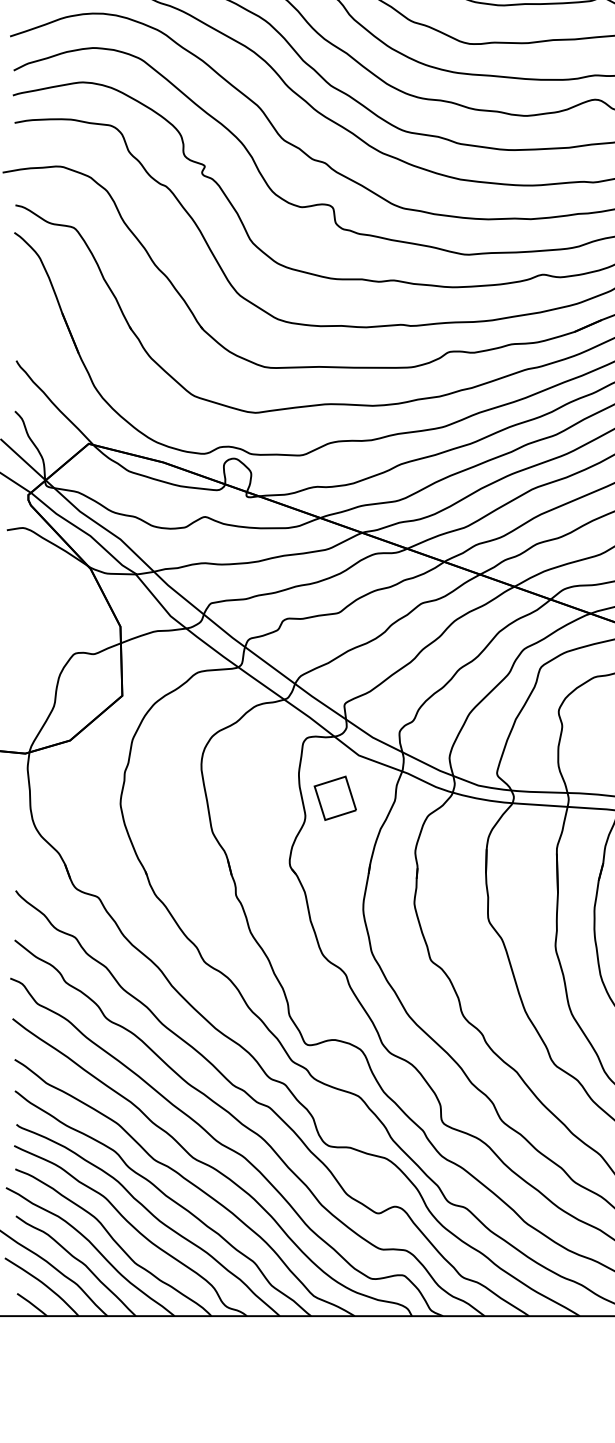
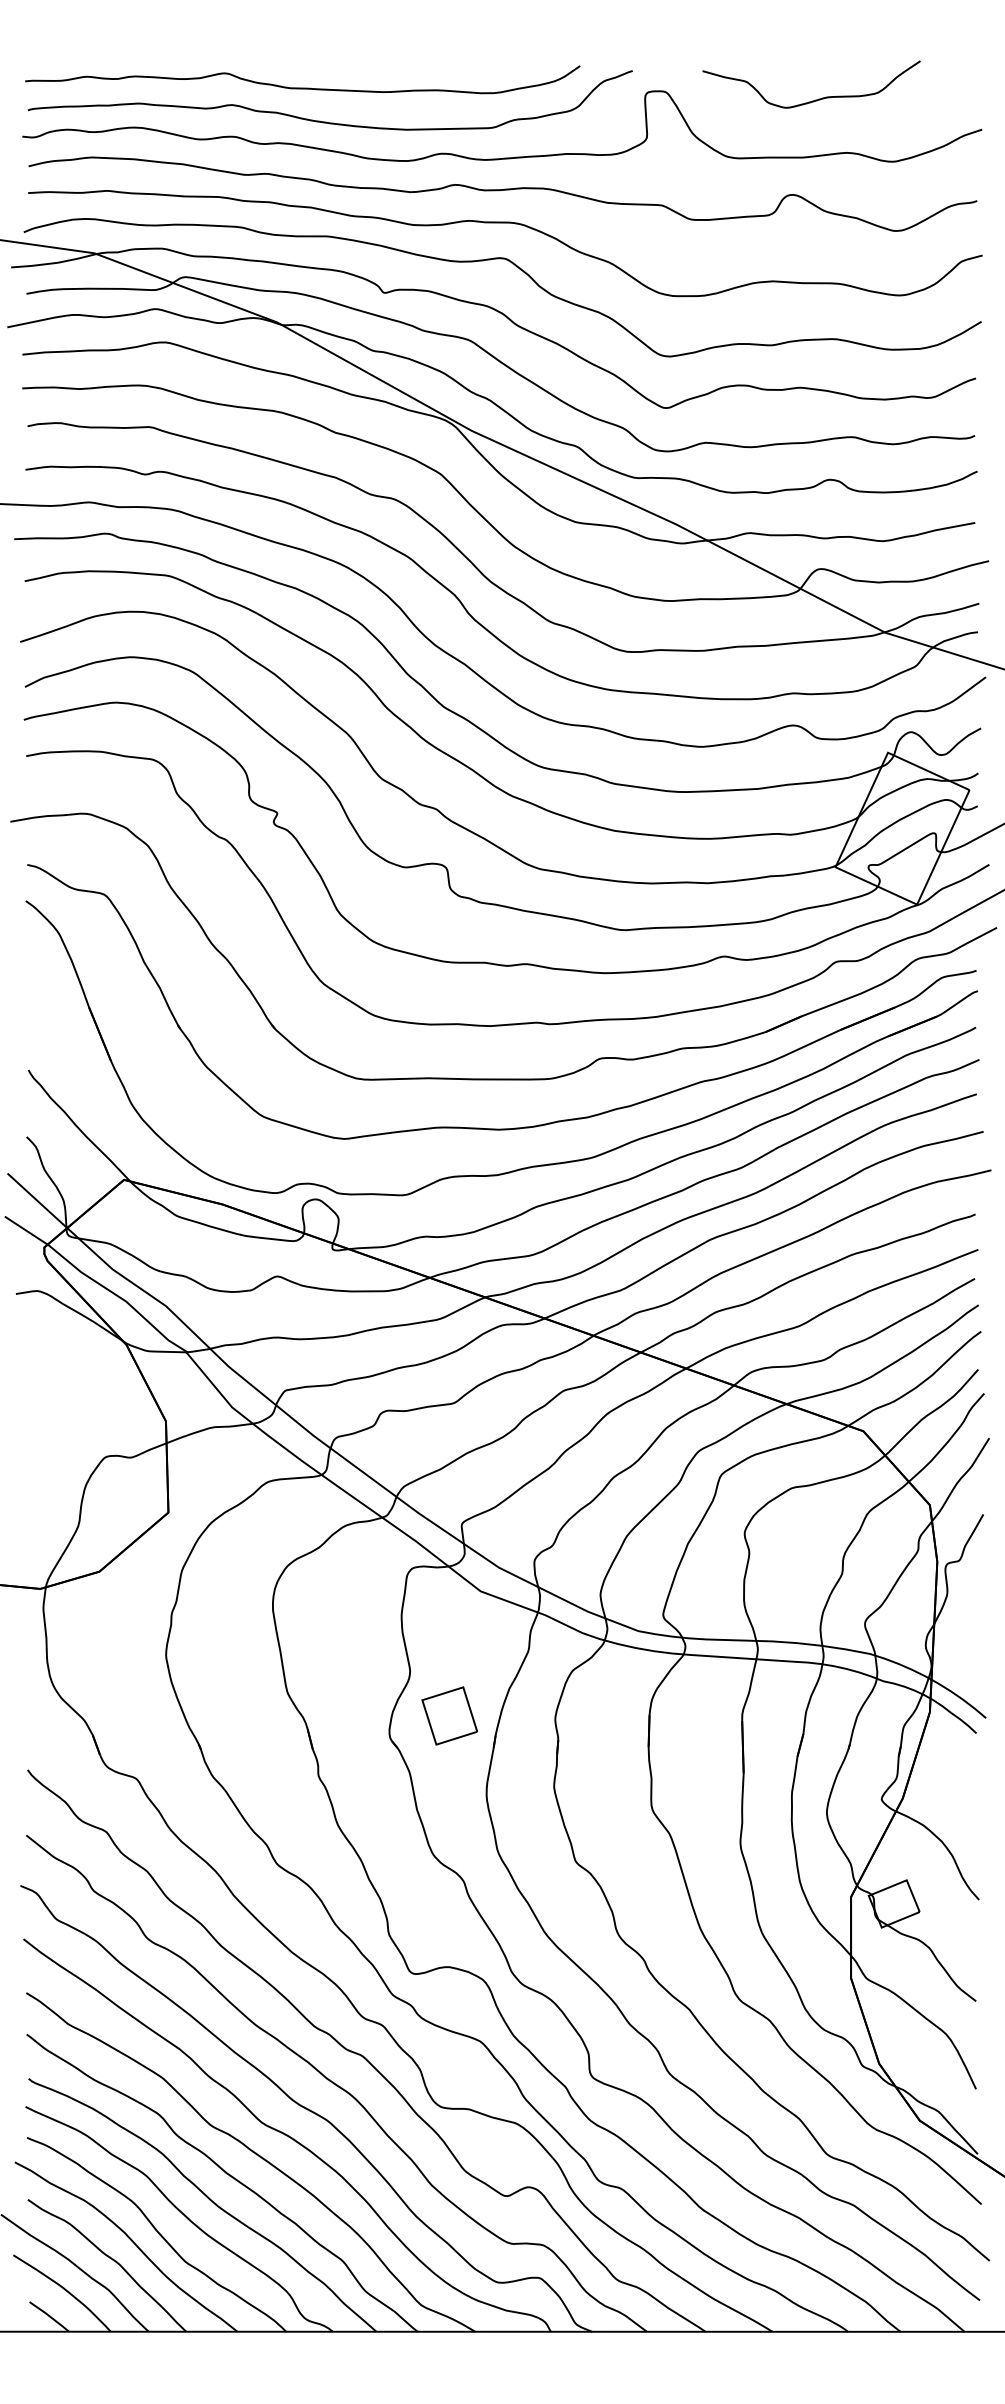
part: (335, 797) -> (449, 1715), moved

